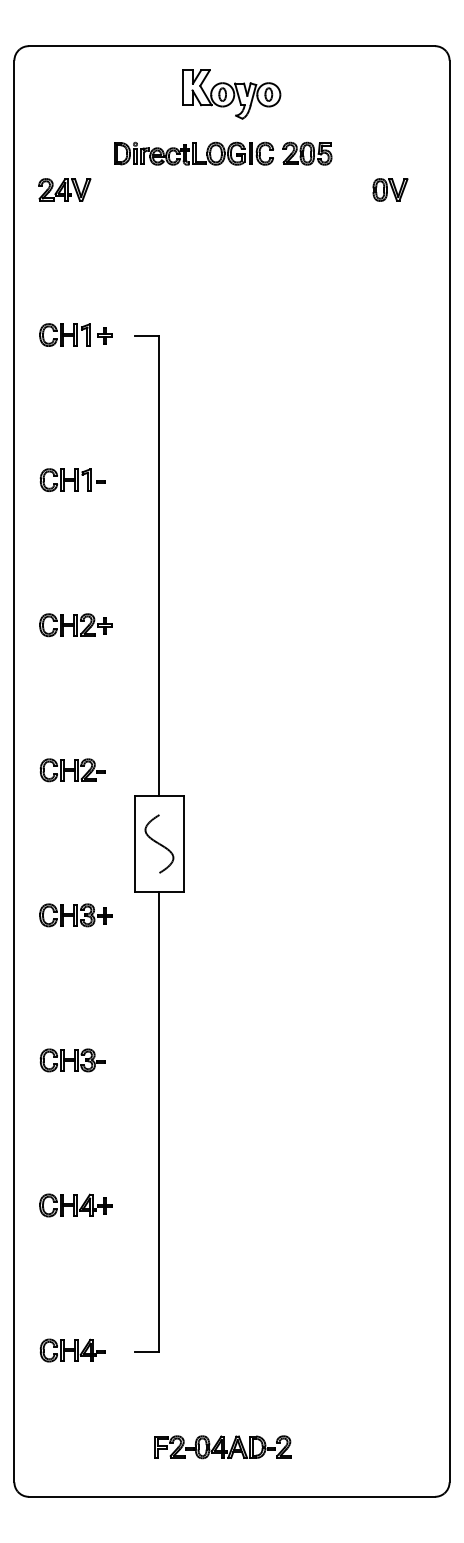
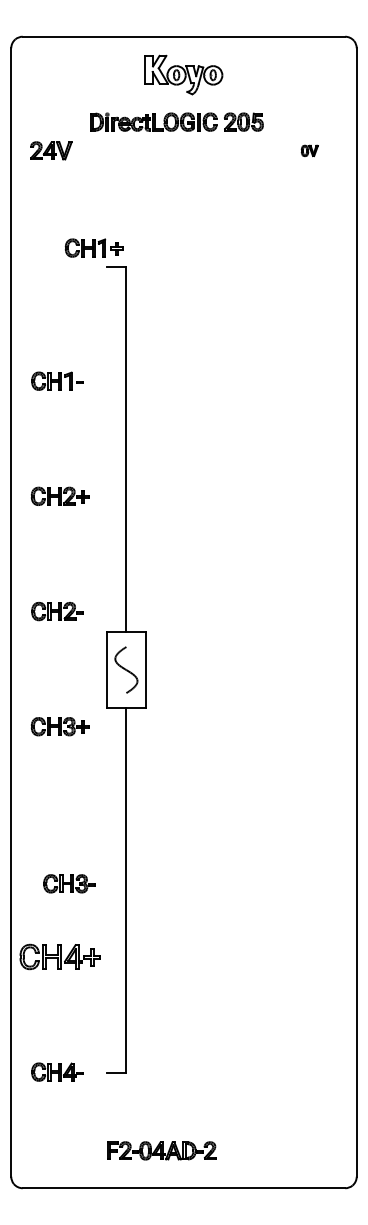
part: (390, 189) -> (309, 150), size x0.6
part: (75, 334) -> (93, 247), moved
part: (72, 1059) -> (69, 883), moved
part: (75, 1204) -> (59, 956), size x1.4
part: (222, 1446) -> (161, 1150), moved

